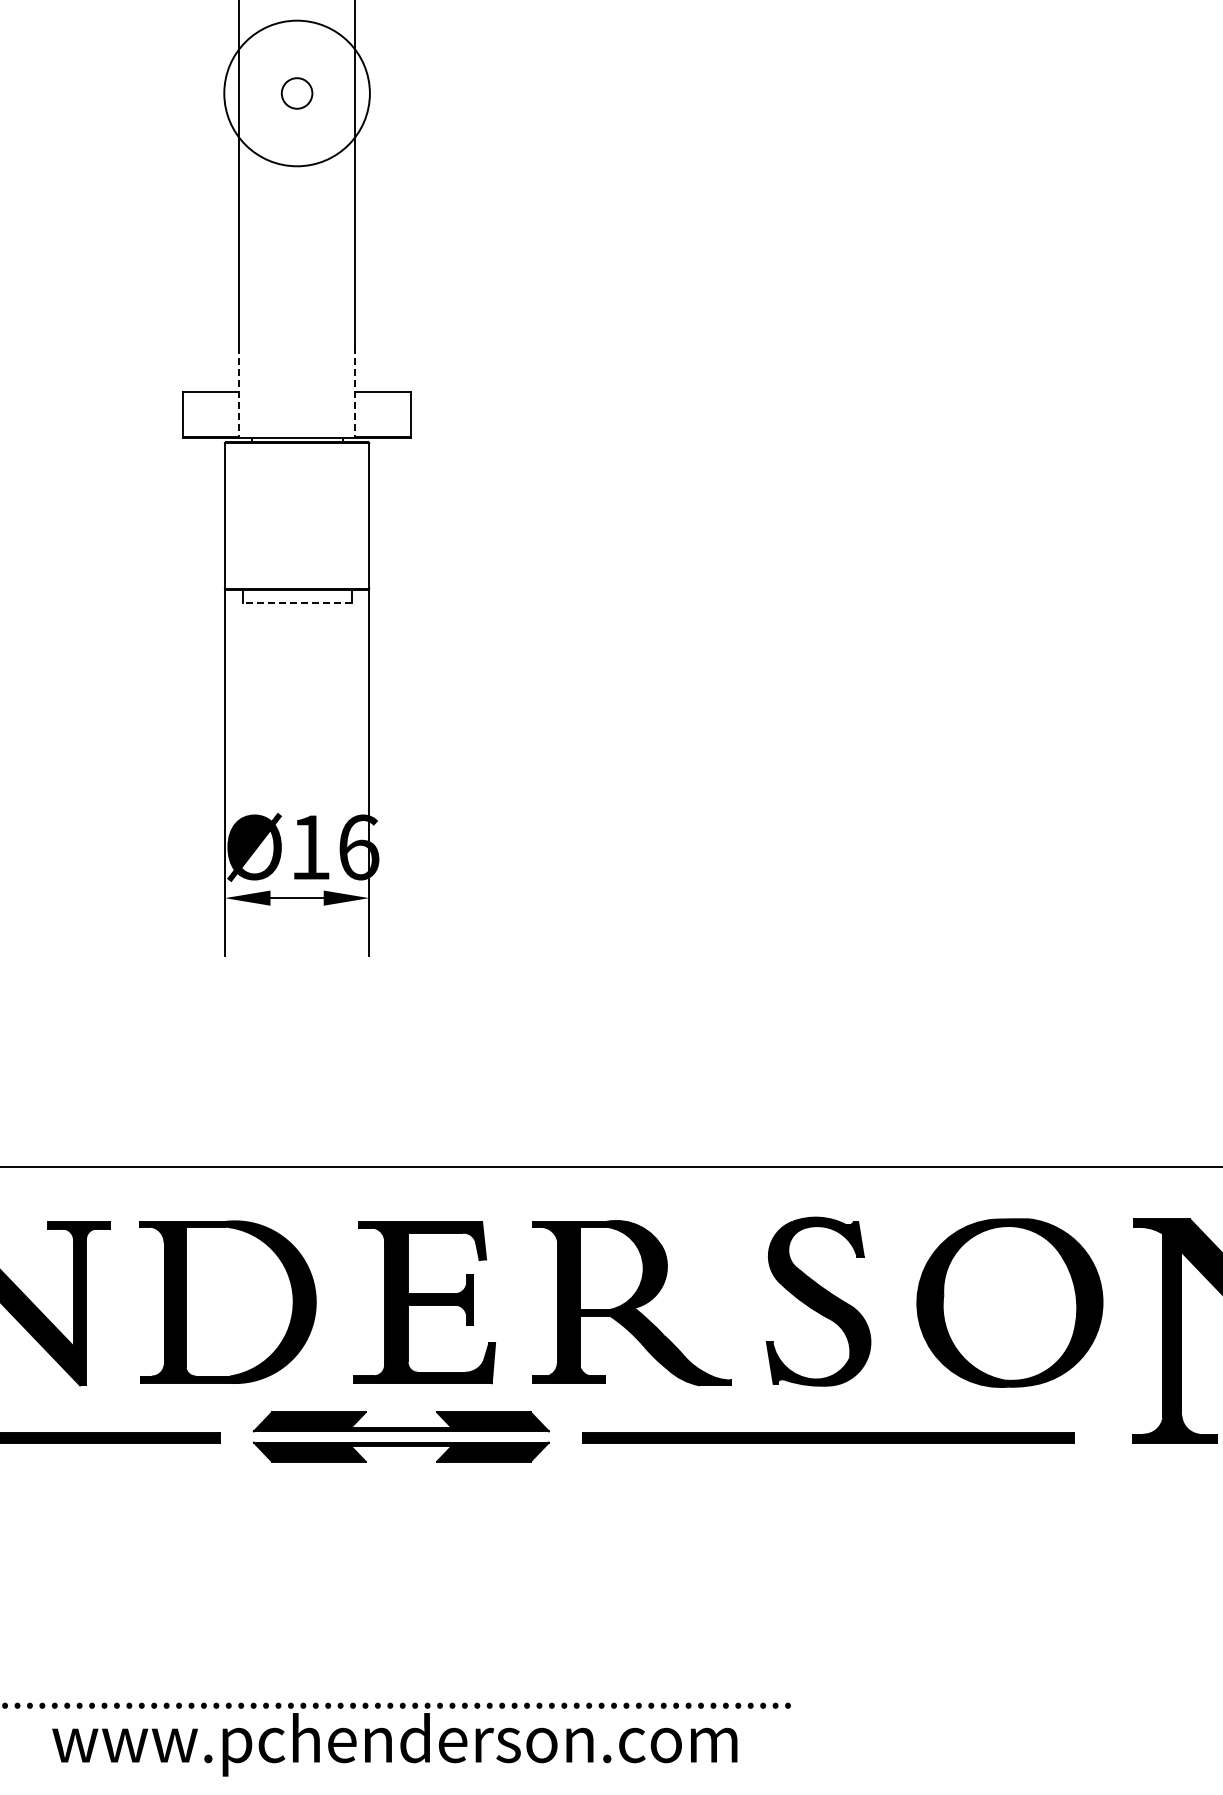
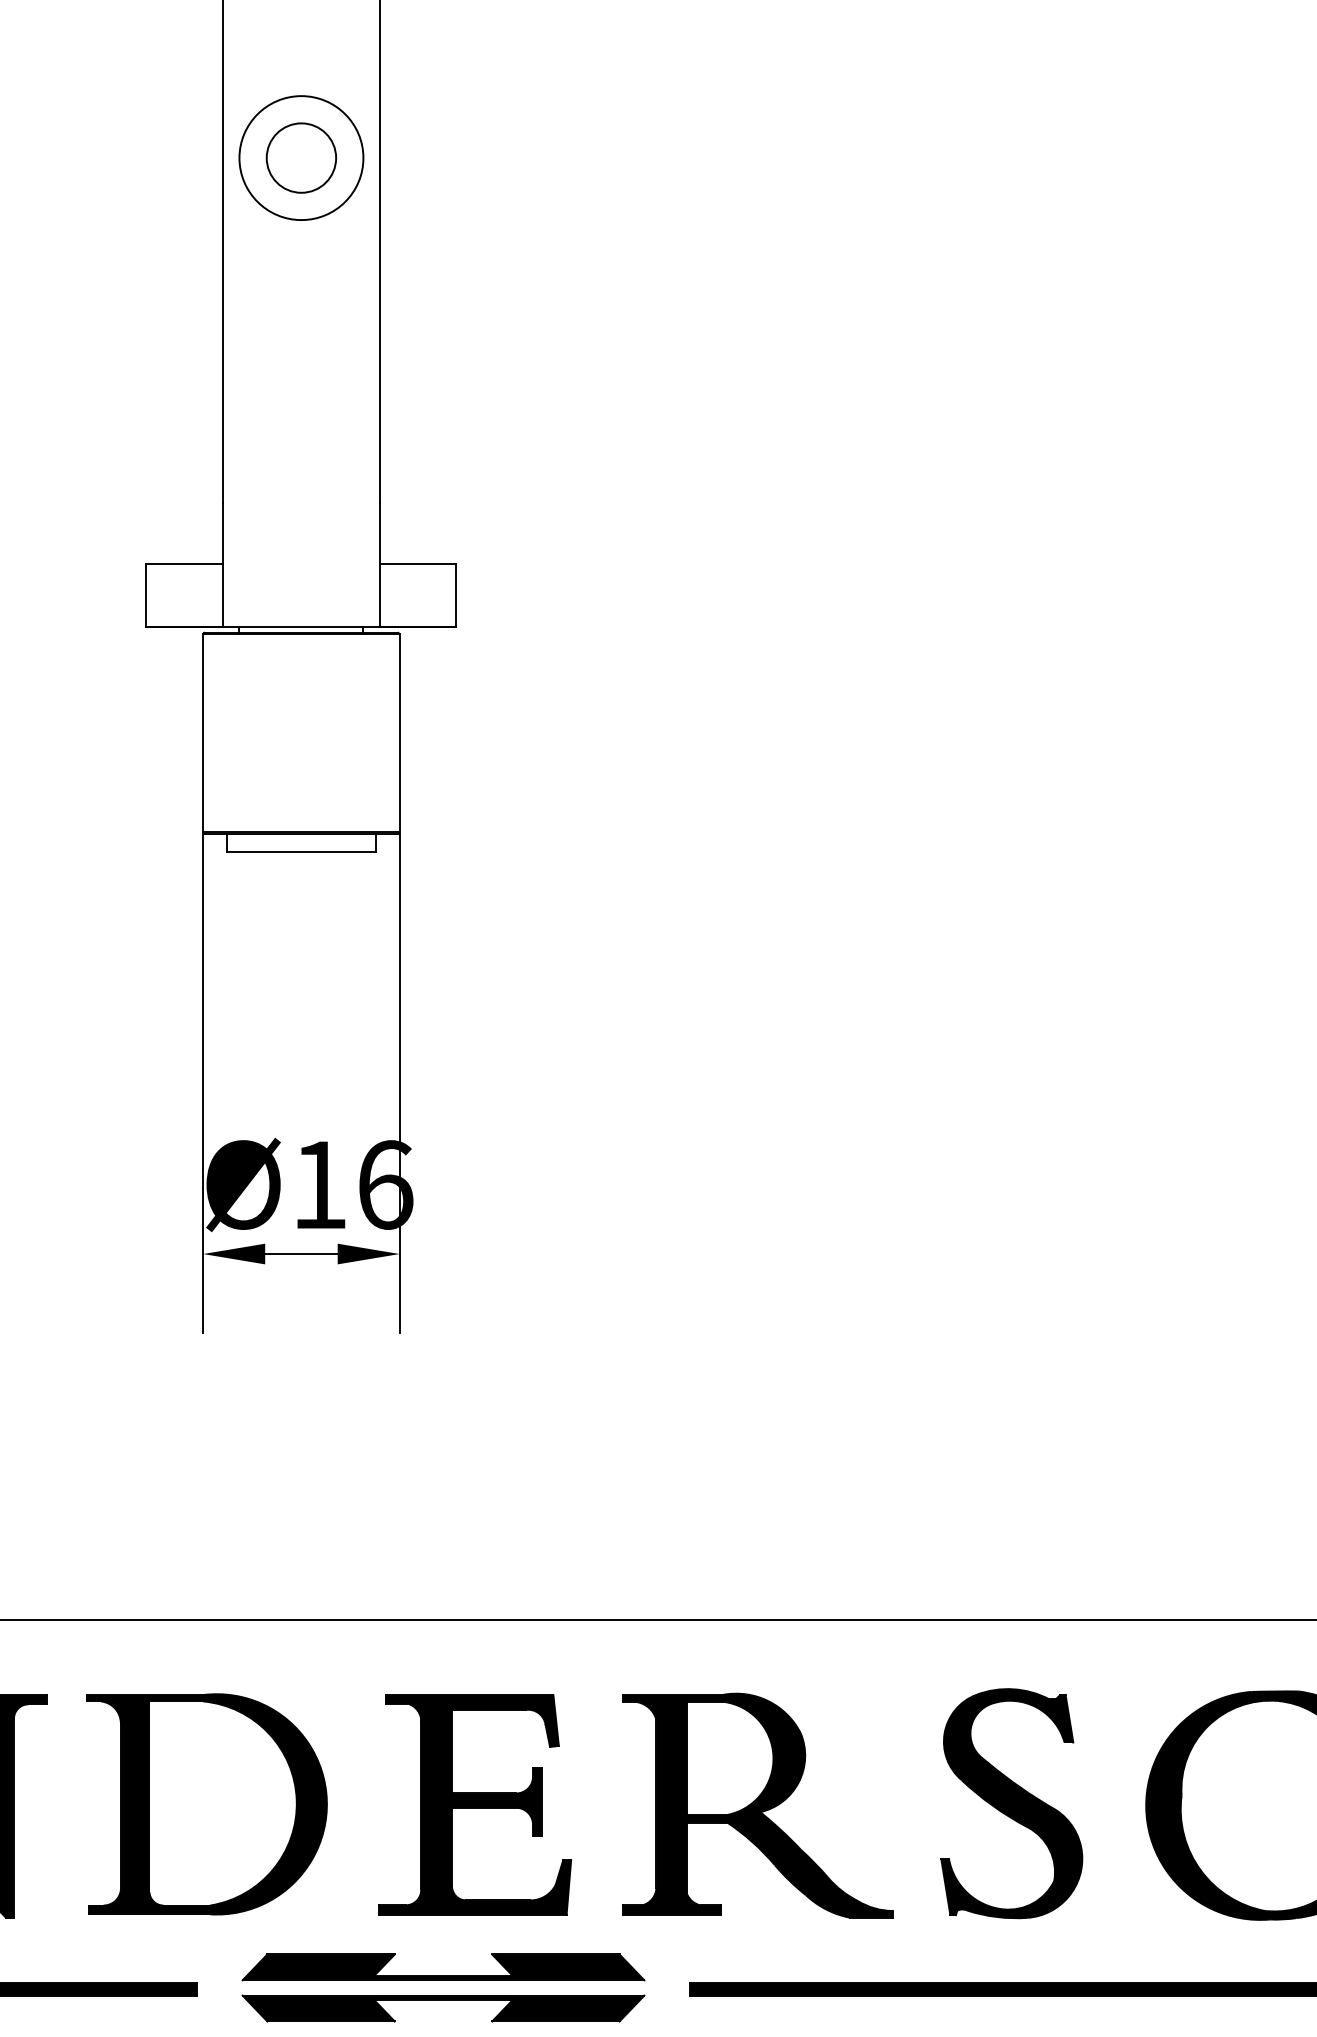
circle: (296, 93) -> (300, 158), size x0.62
circle: (296, 93) -> (300, 158), size x1.67
line: (239, 392) -> (222, 565), dashed -> solid
line: (354, 392) -> (379, 565), dashed -> solid
line: (297, 603) -> (301, 852), dashed -> solid

